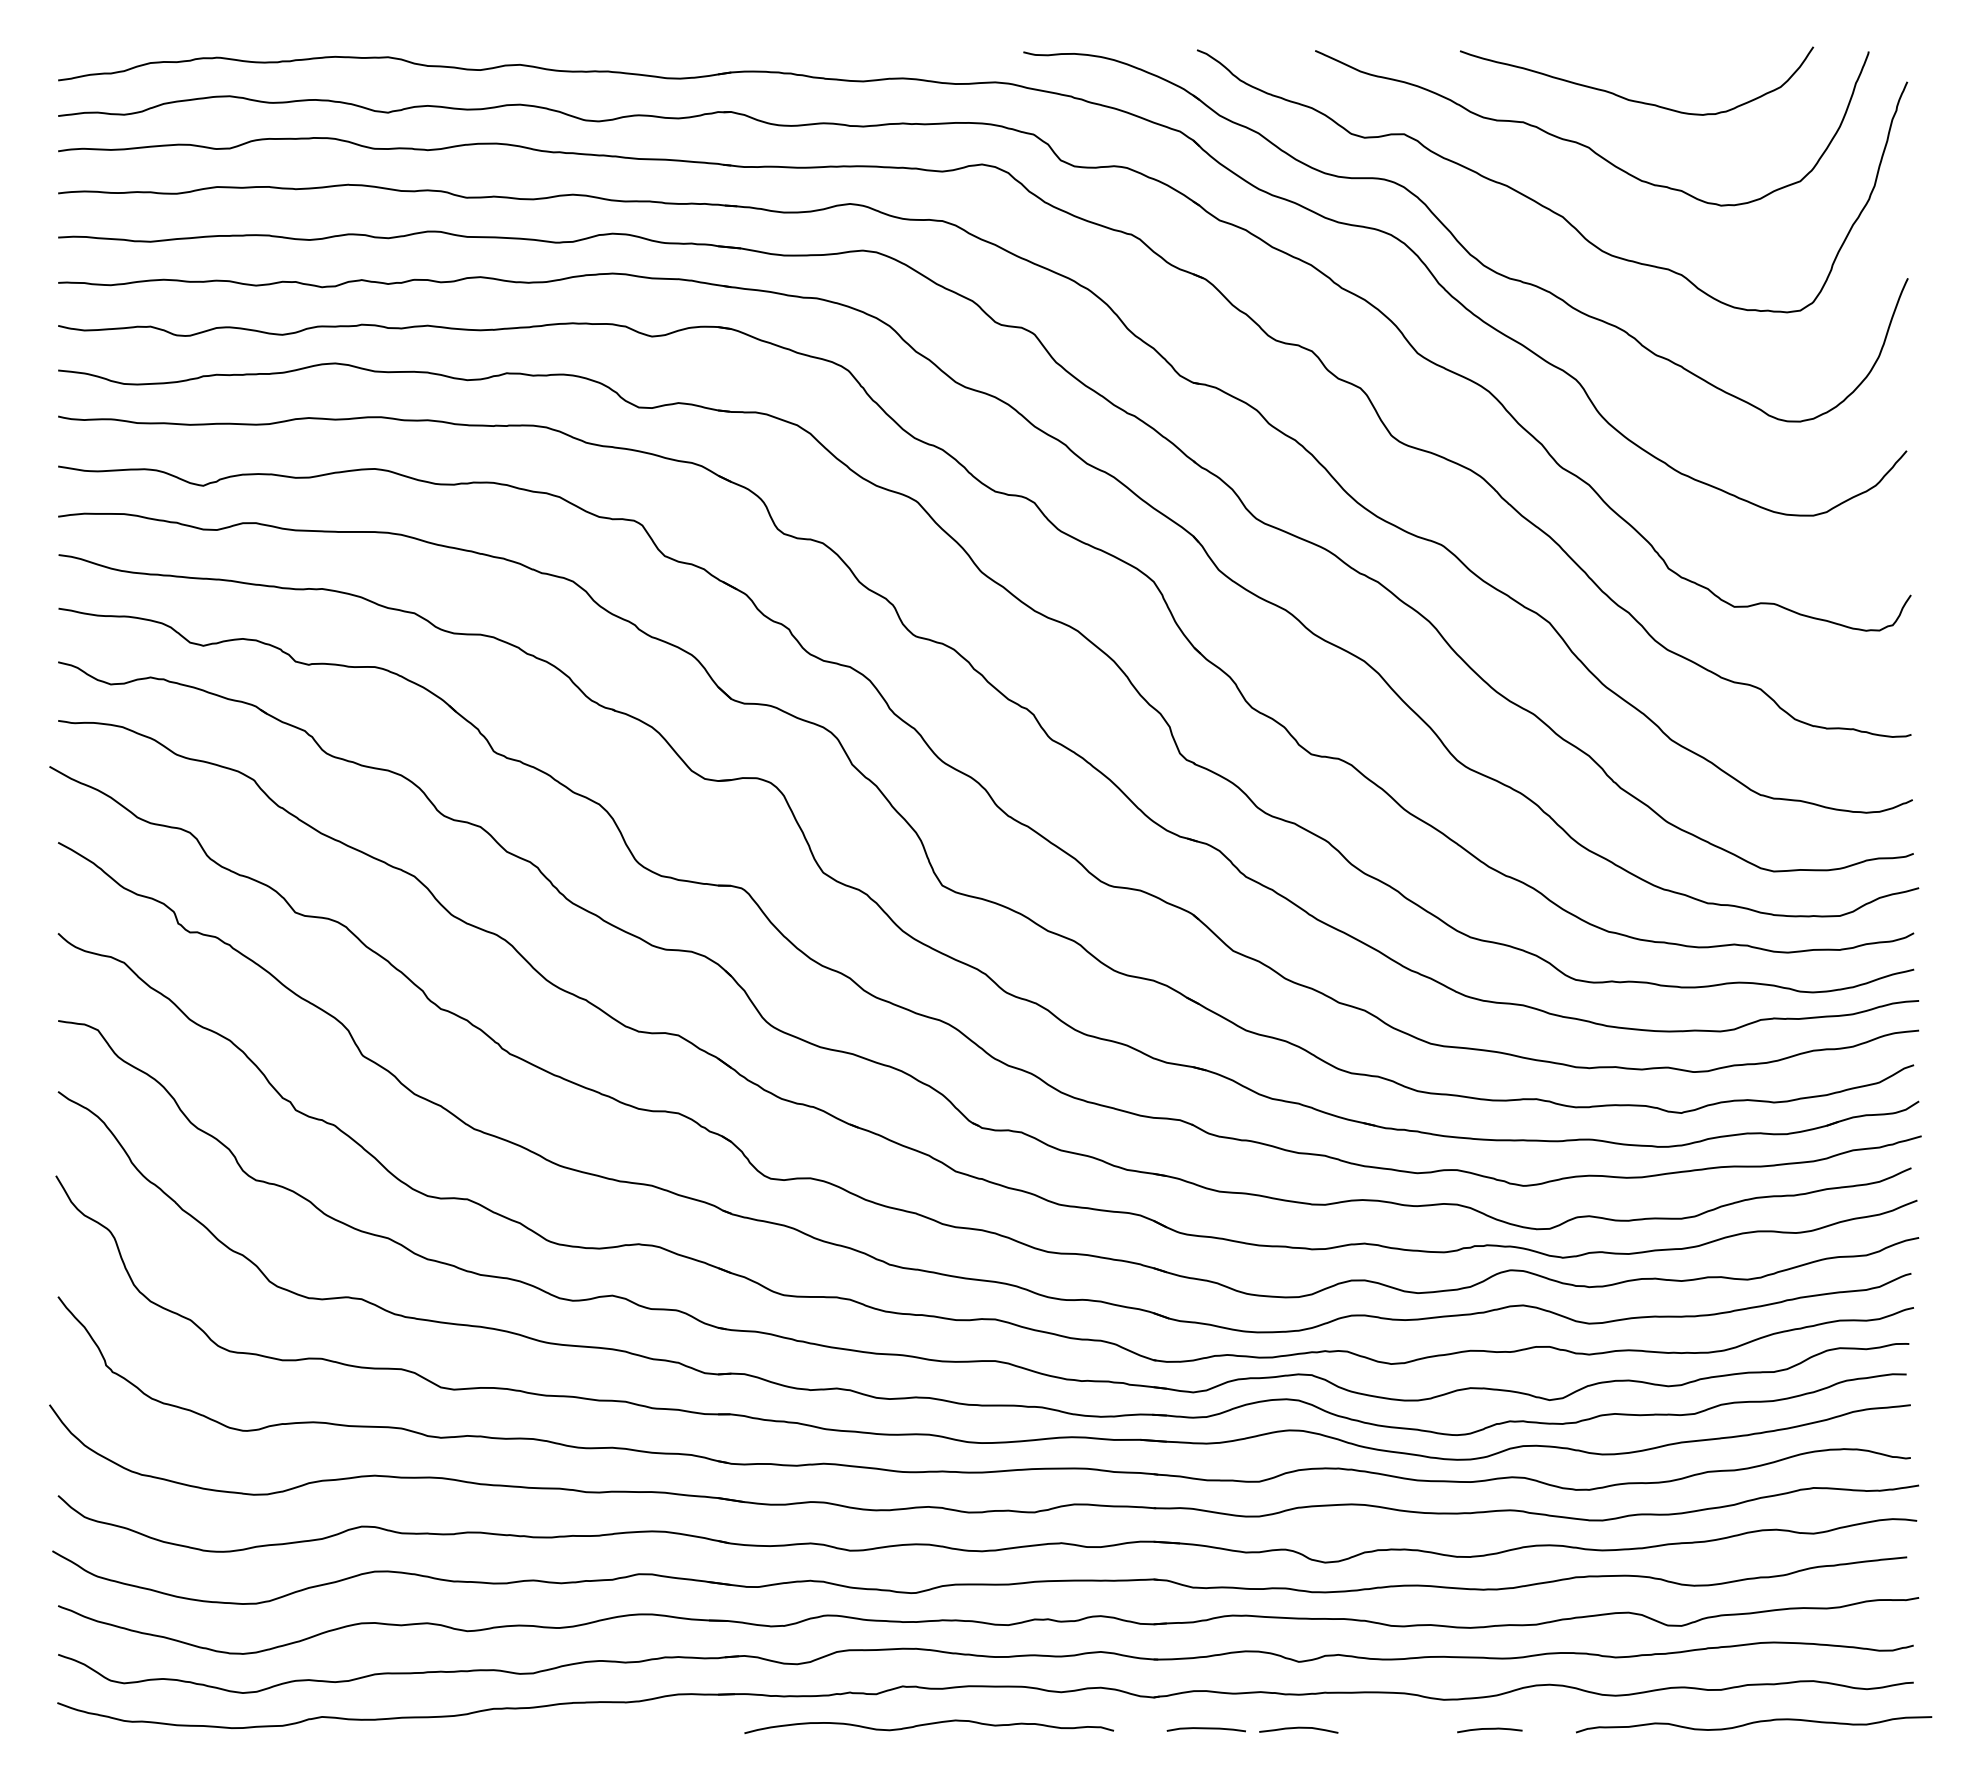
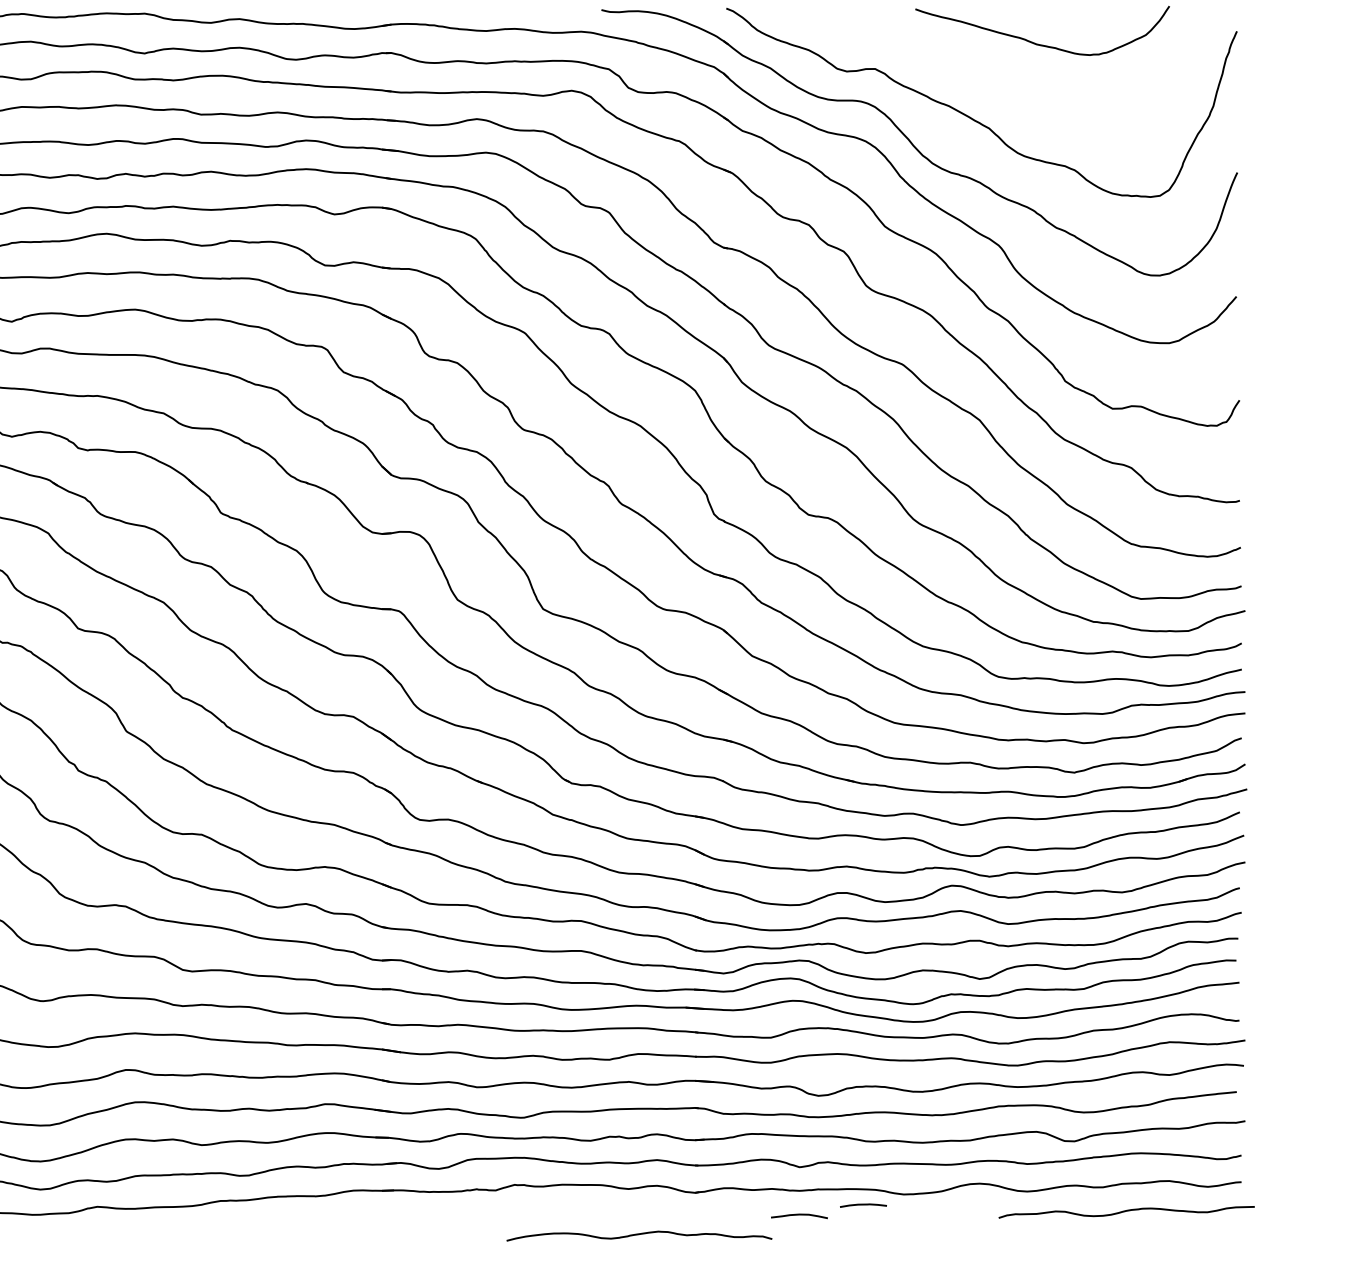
curve: (1584, 144) -> (1004, 76), removed
curve: (929, 1724) -> (639, 1234), moved
curve: (1205, 1729) -> (732, 1215), removed
curve: (1489, 1729) -> (863, 1205), moved

